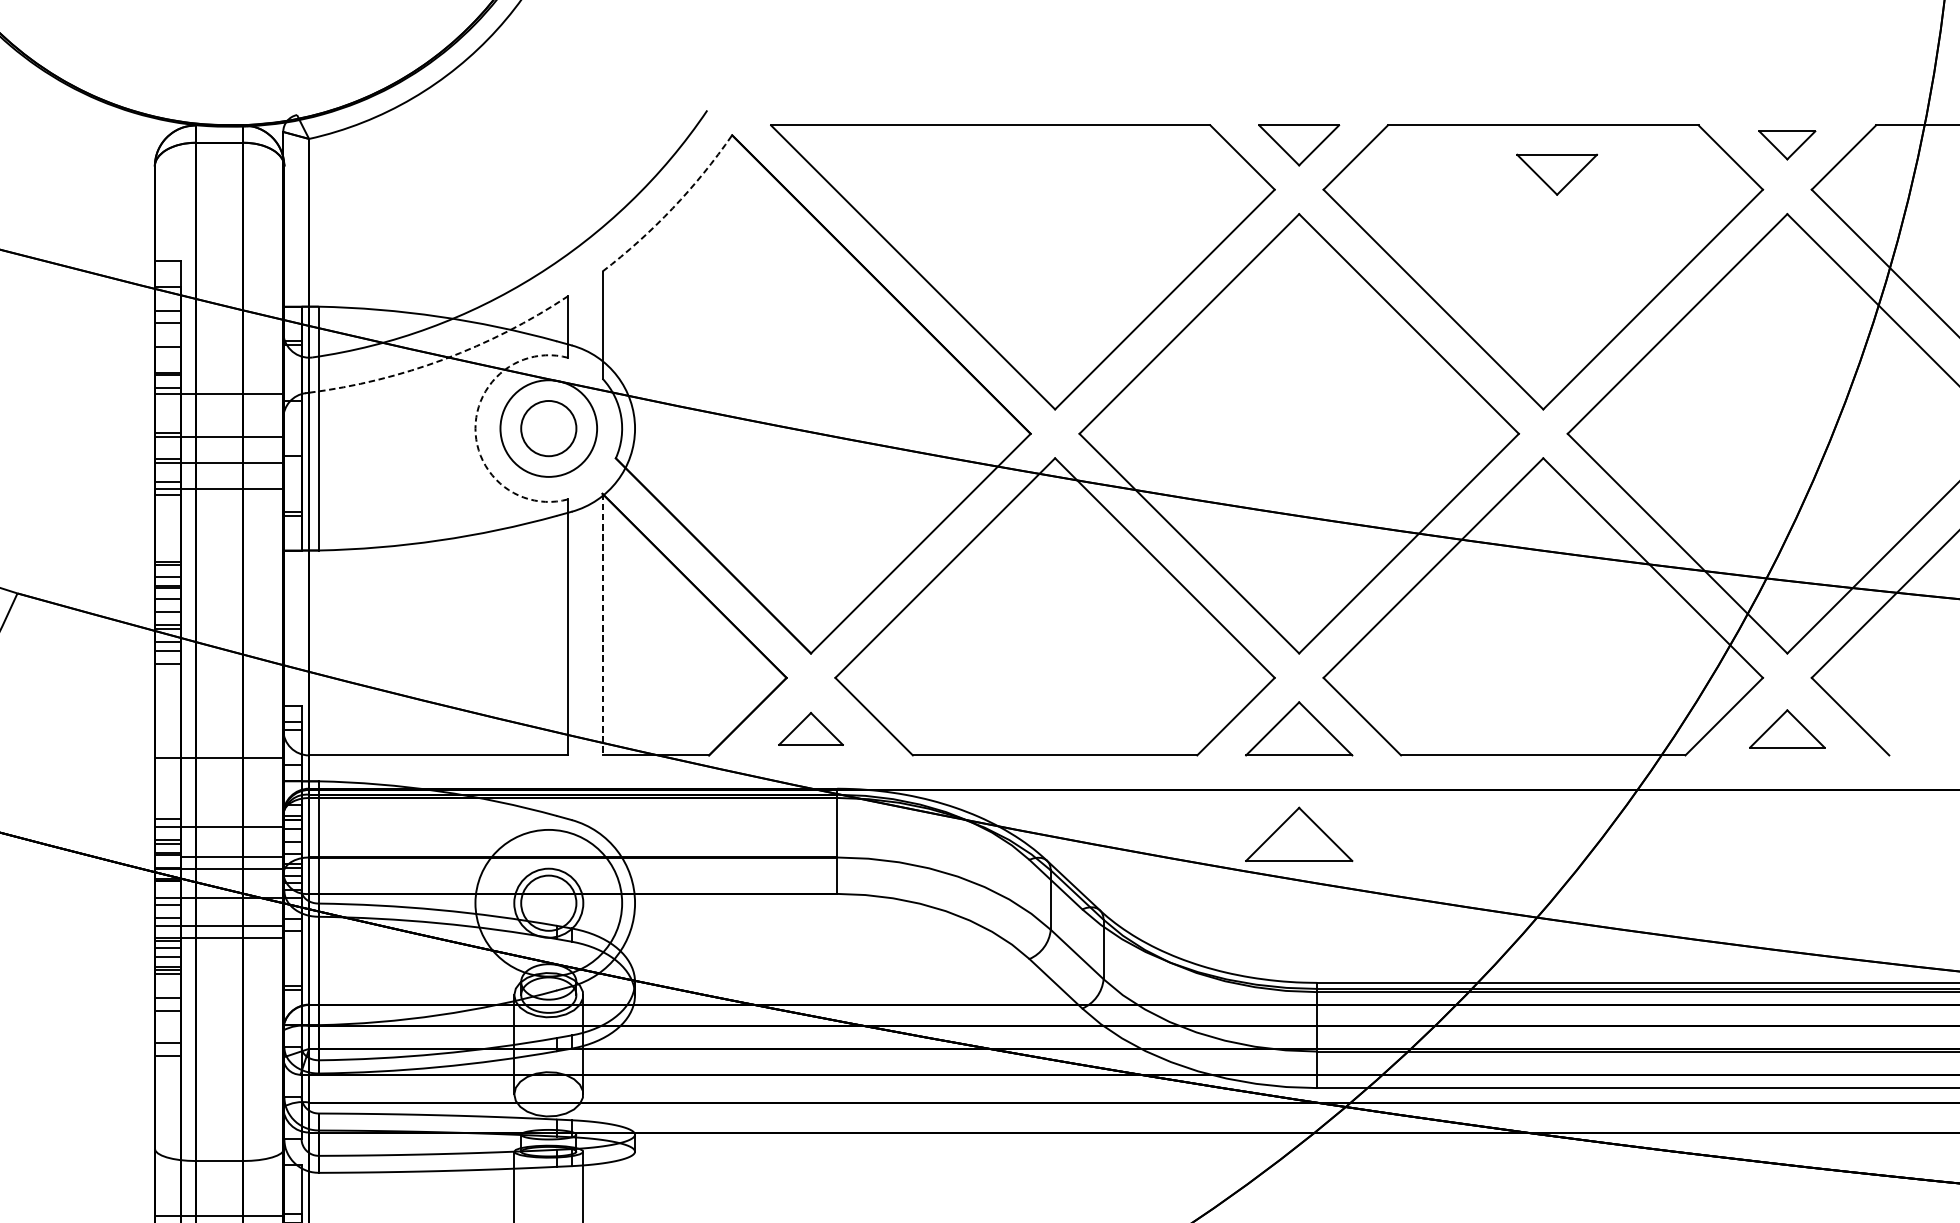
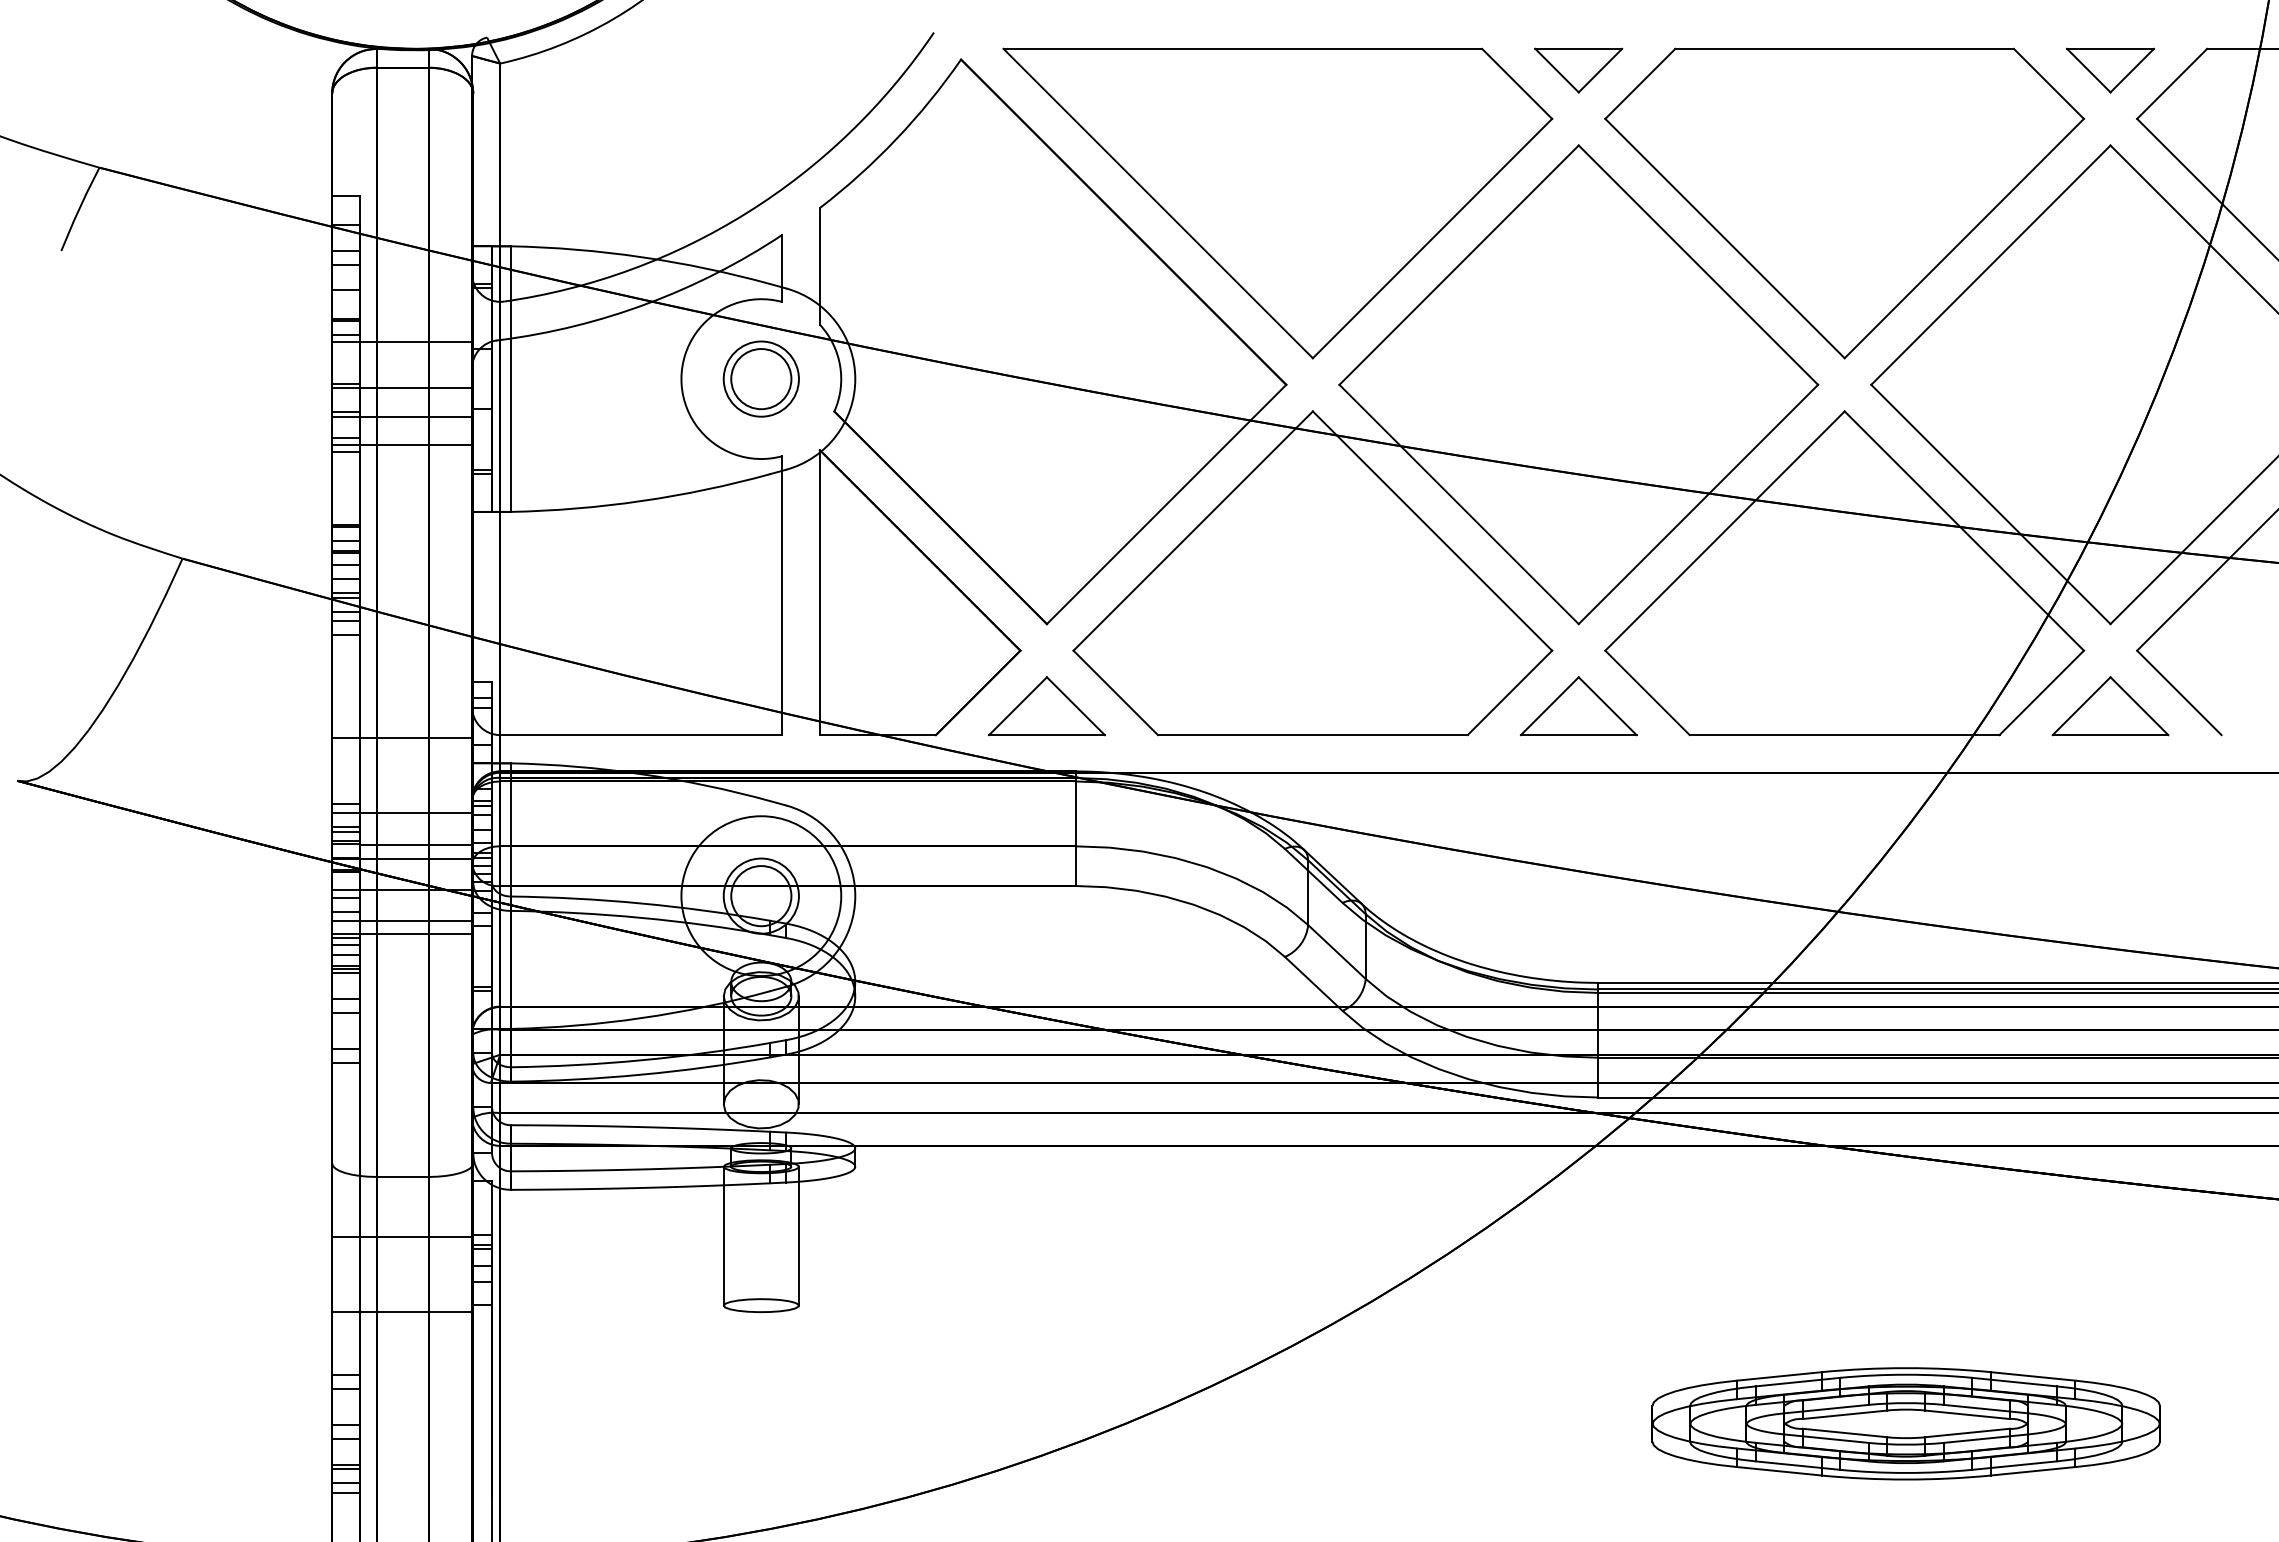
part: (1787, 145) -> (2110, 70), size x1.43
part: (1556, 174) -> (1859, 102), removed
arc: (672, 208) -> (896, 139), dashed -> solid
arc: (444, 359) -> (647, 303), dashed -> solid
arc: (475, 428) -> (681, 379), dashed -> solid
circle: (548, 428) -> (760, 378), size x0.71
line: (602, 625) -> (819, 593), dashed -> solid
part: (810, 729) -> (1046, 706), size x1.67
part: (1787, 729) -> (2110, 706), size x1.43
part: (1298, 834) -> (1578, 821), removed

